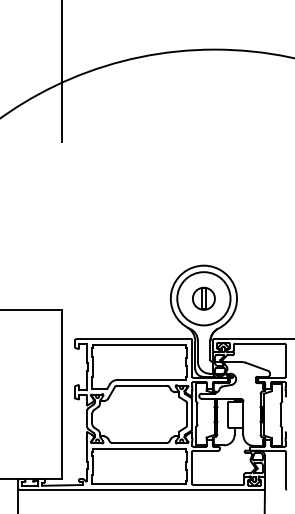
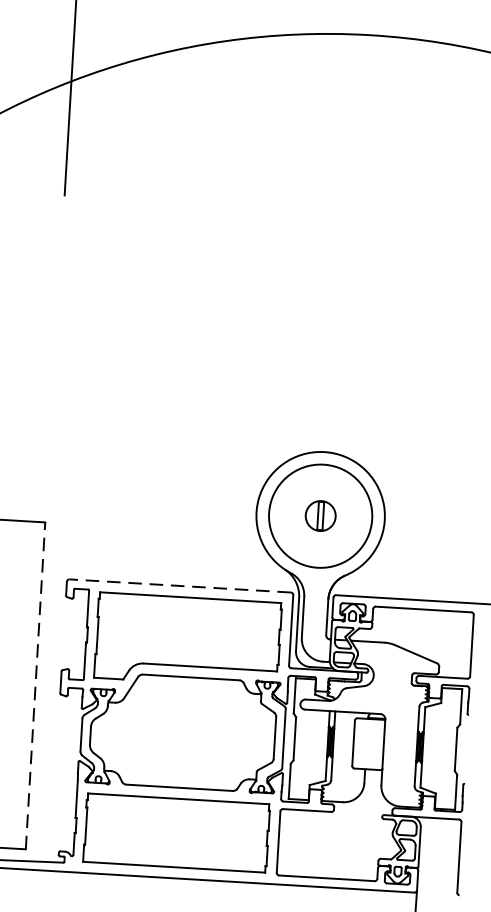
part: (203, 298) -> (319, 515), size x0.7
line: (133, 338) -> (179, 584), solid -> dashed
line: (62, 394) -> (35, 685), solid -> dashed

